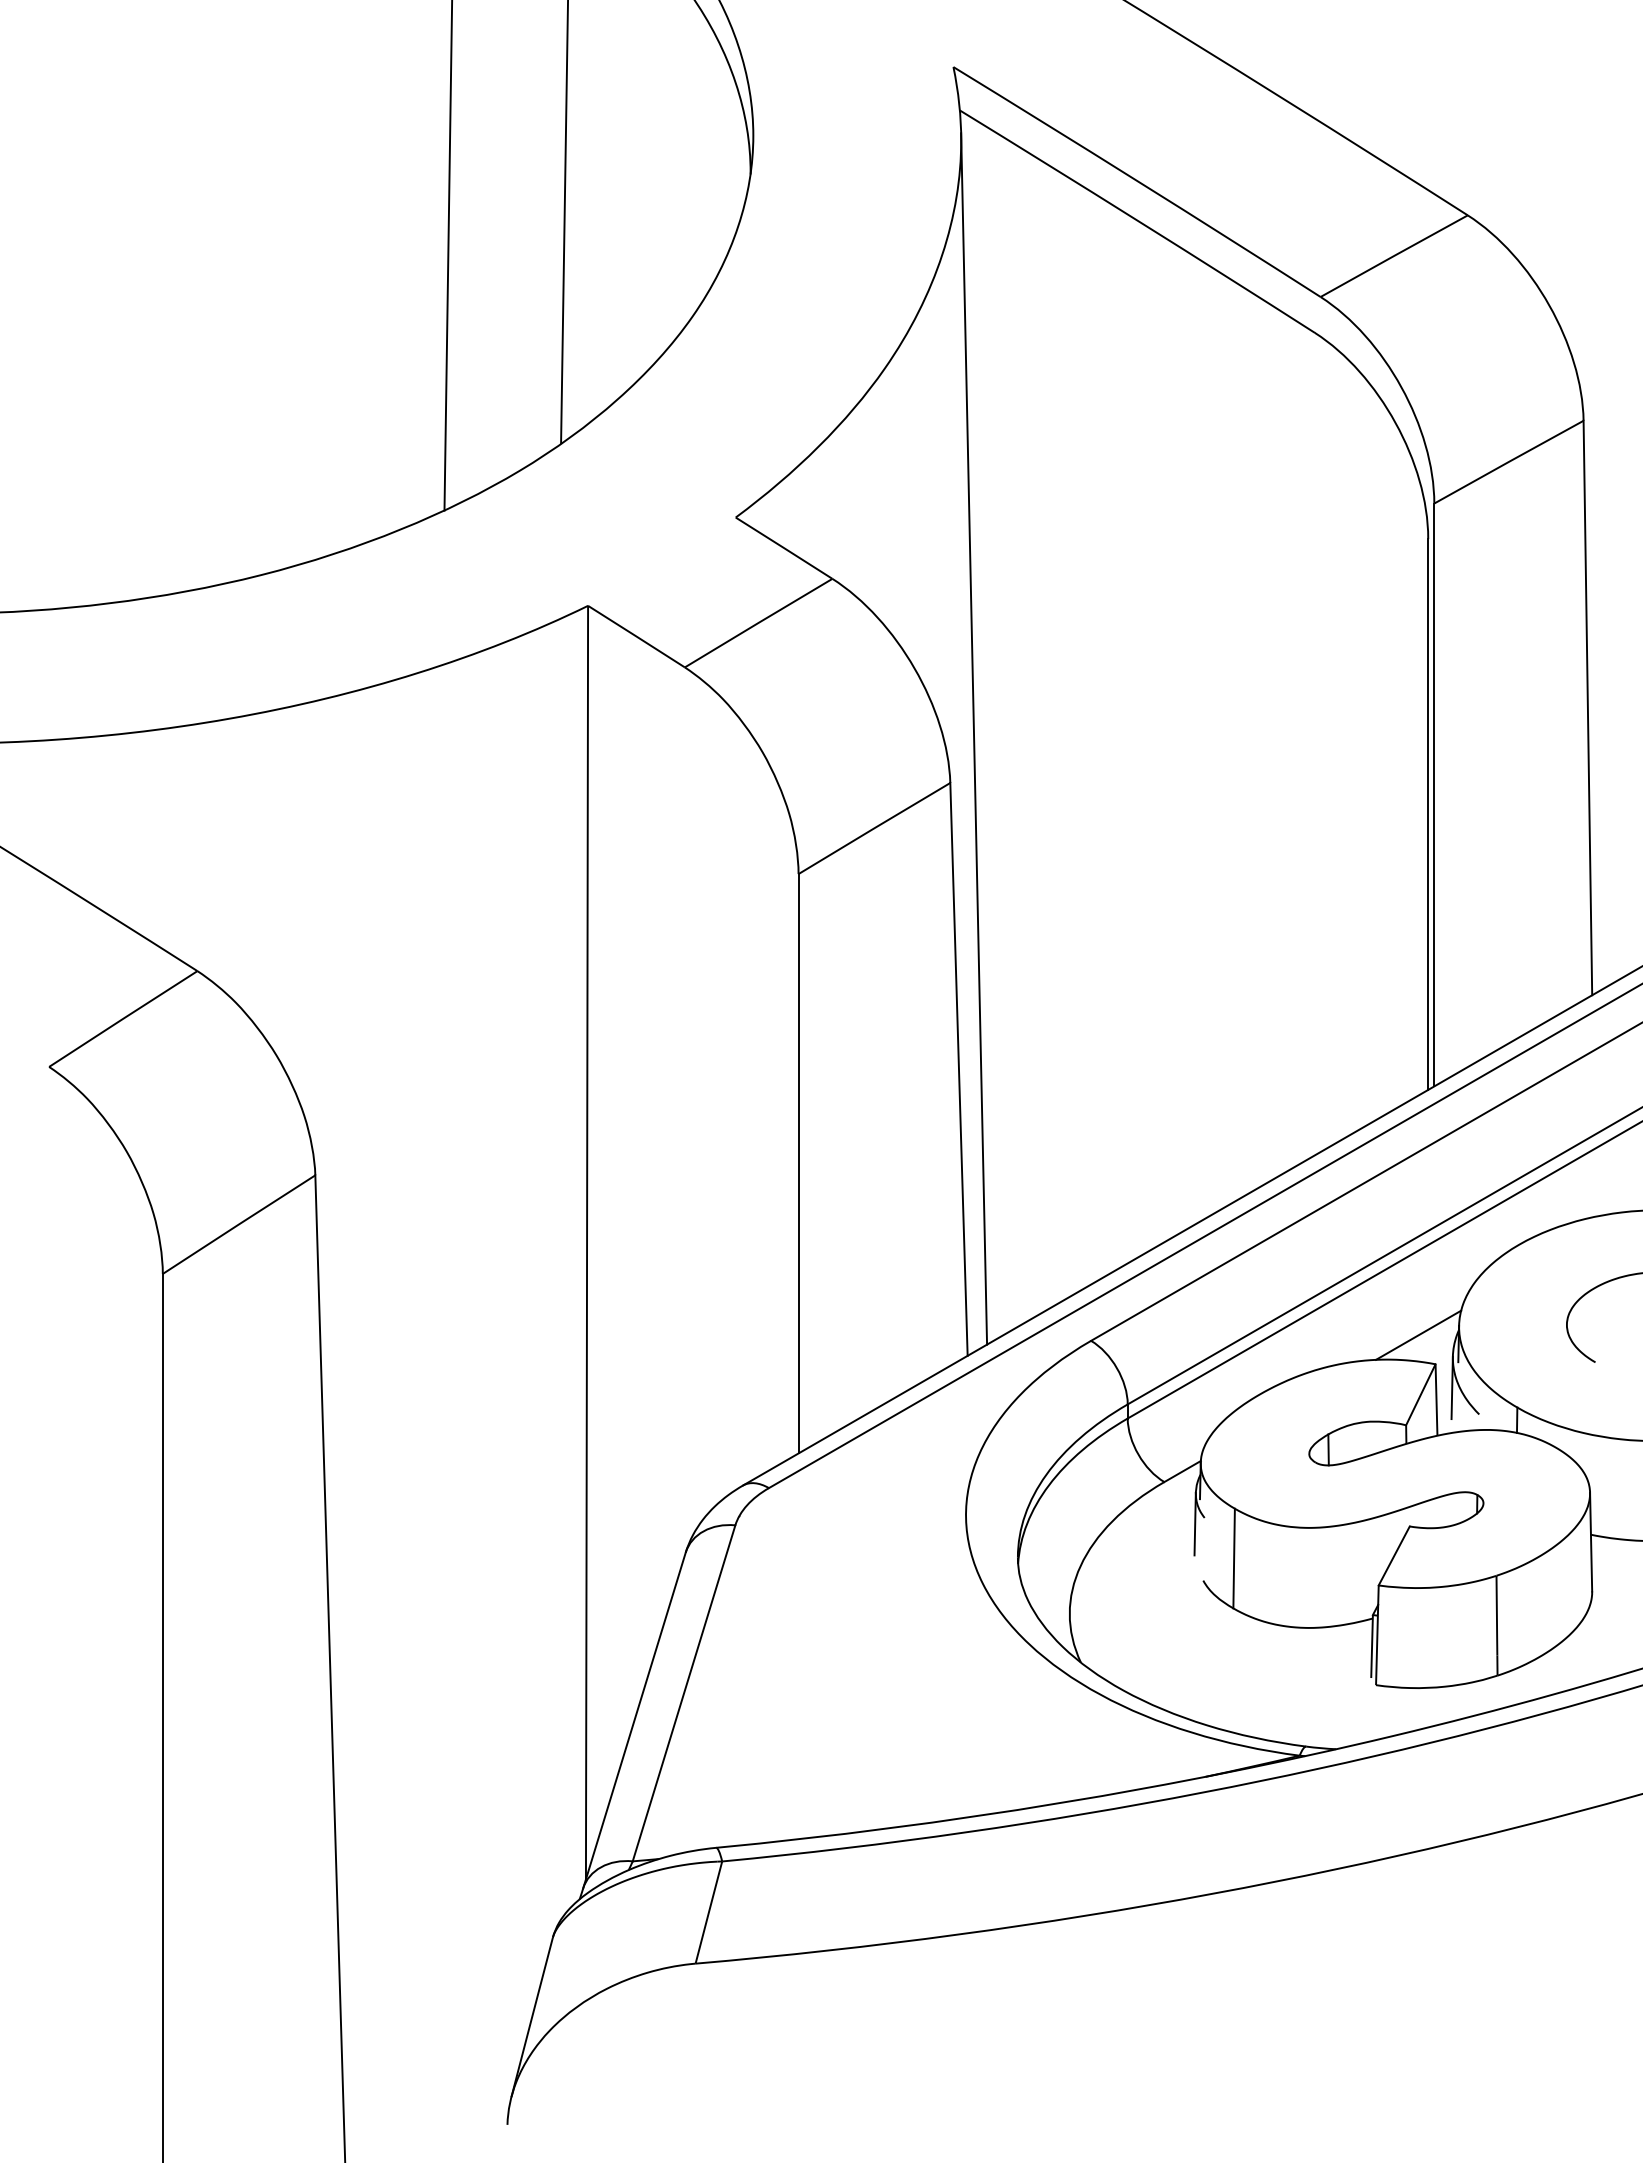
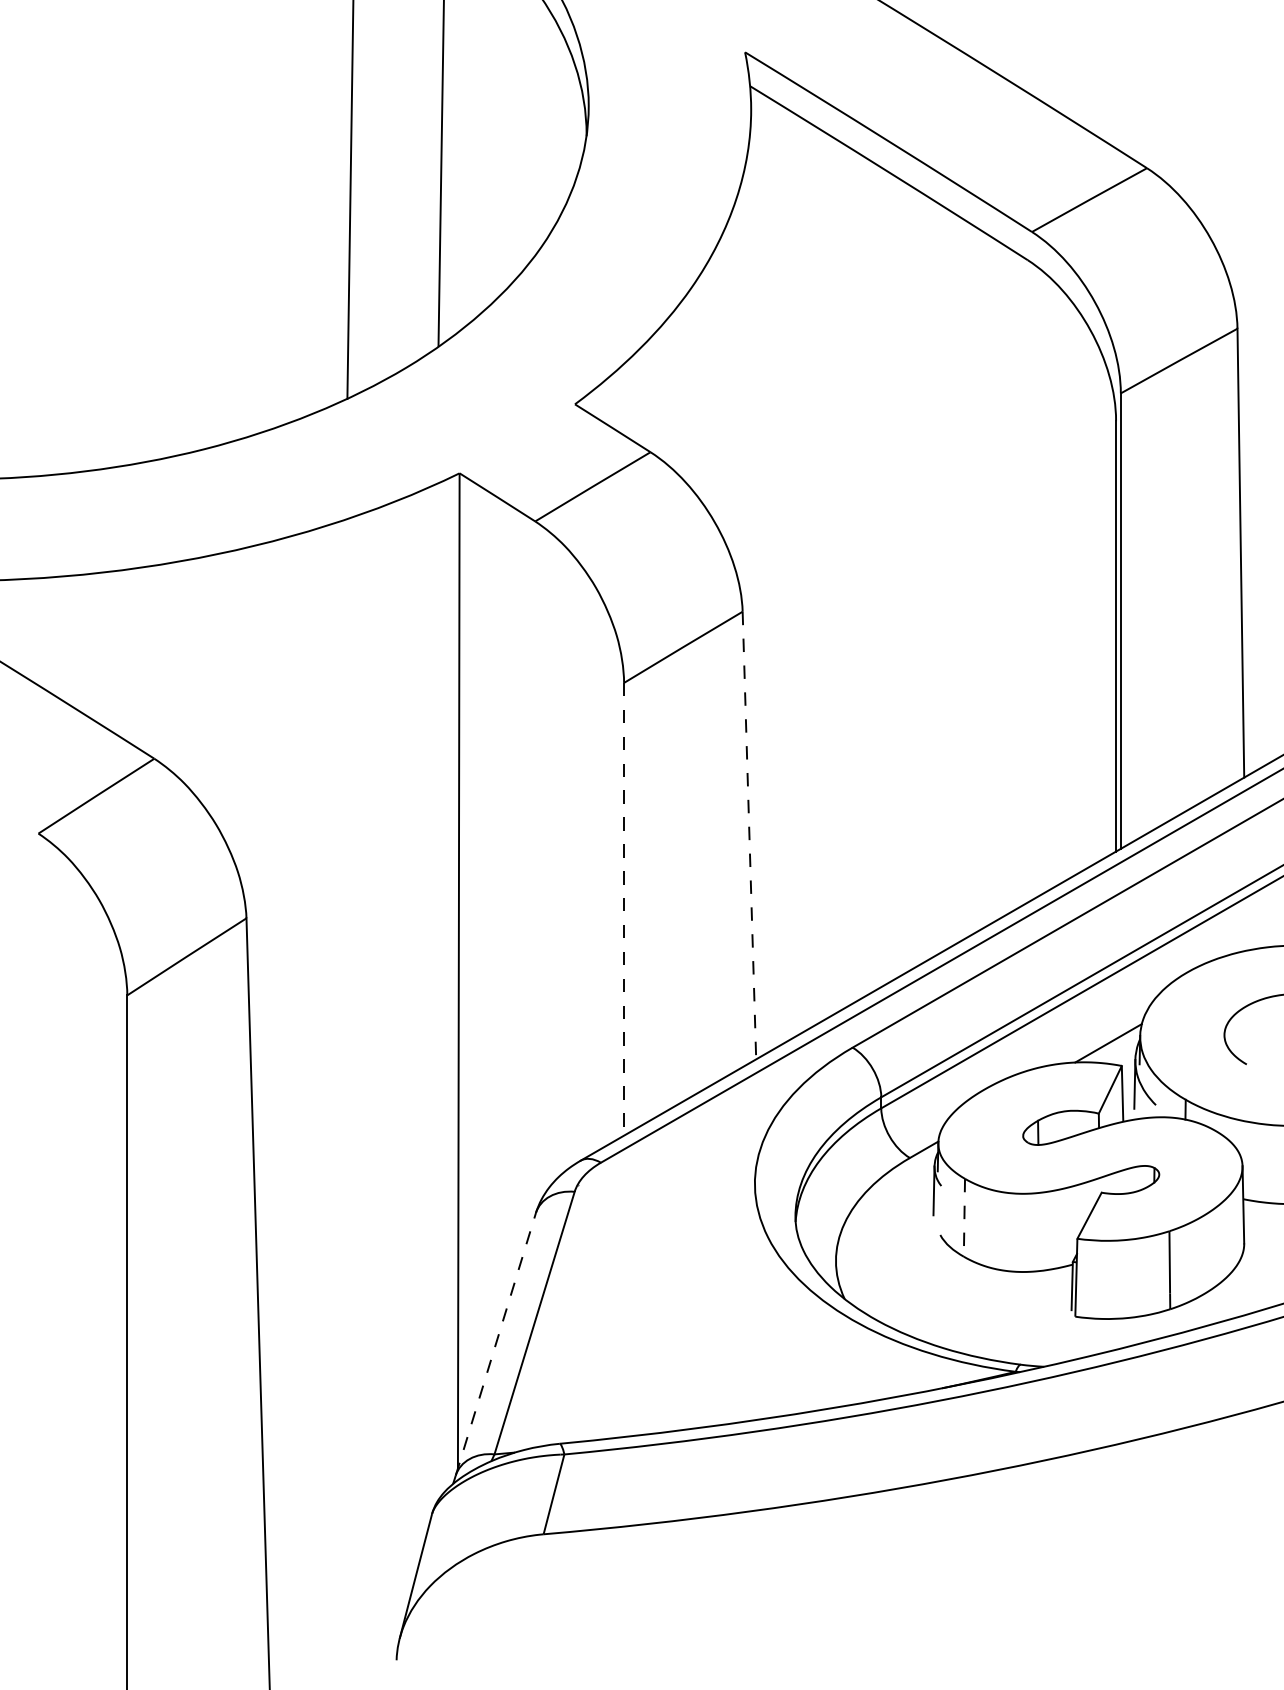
line: (974, 738) -> (761, 576), removed
line: (958, 1069) -> (749, 835), solid -> dashed
line: (798, 1163) -> (624, 909), solid -> dashed
line: (1234, 1558) -> (964, 1217), solid -> dashed
line: (634, 1720) -> (495, 1344), solid -> dashed

